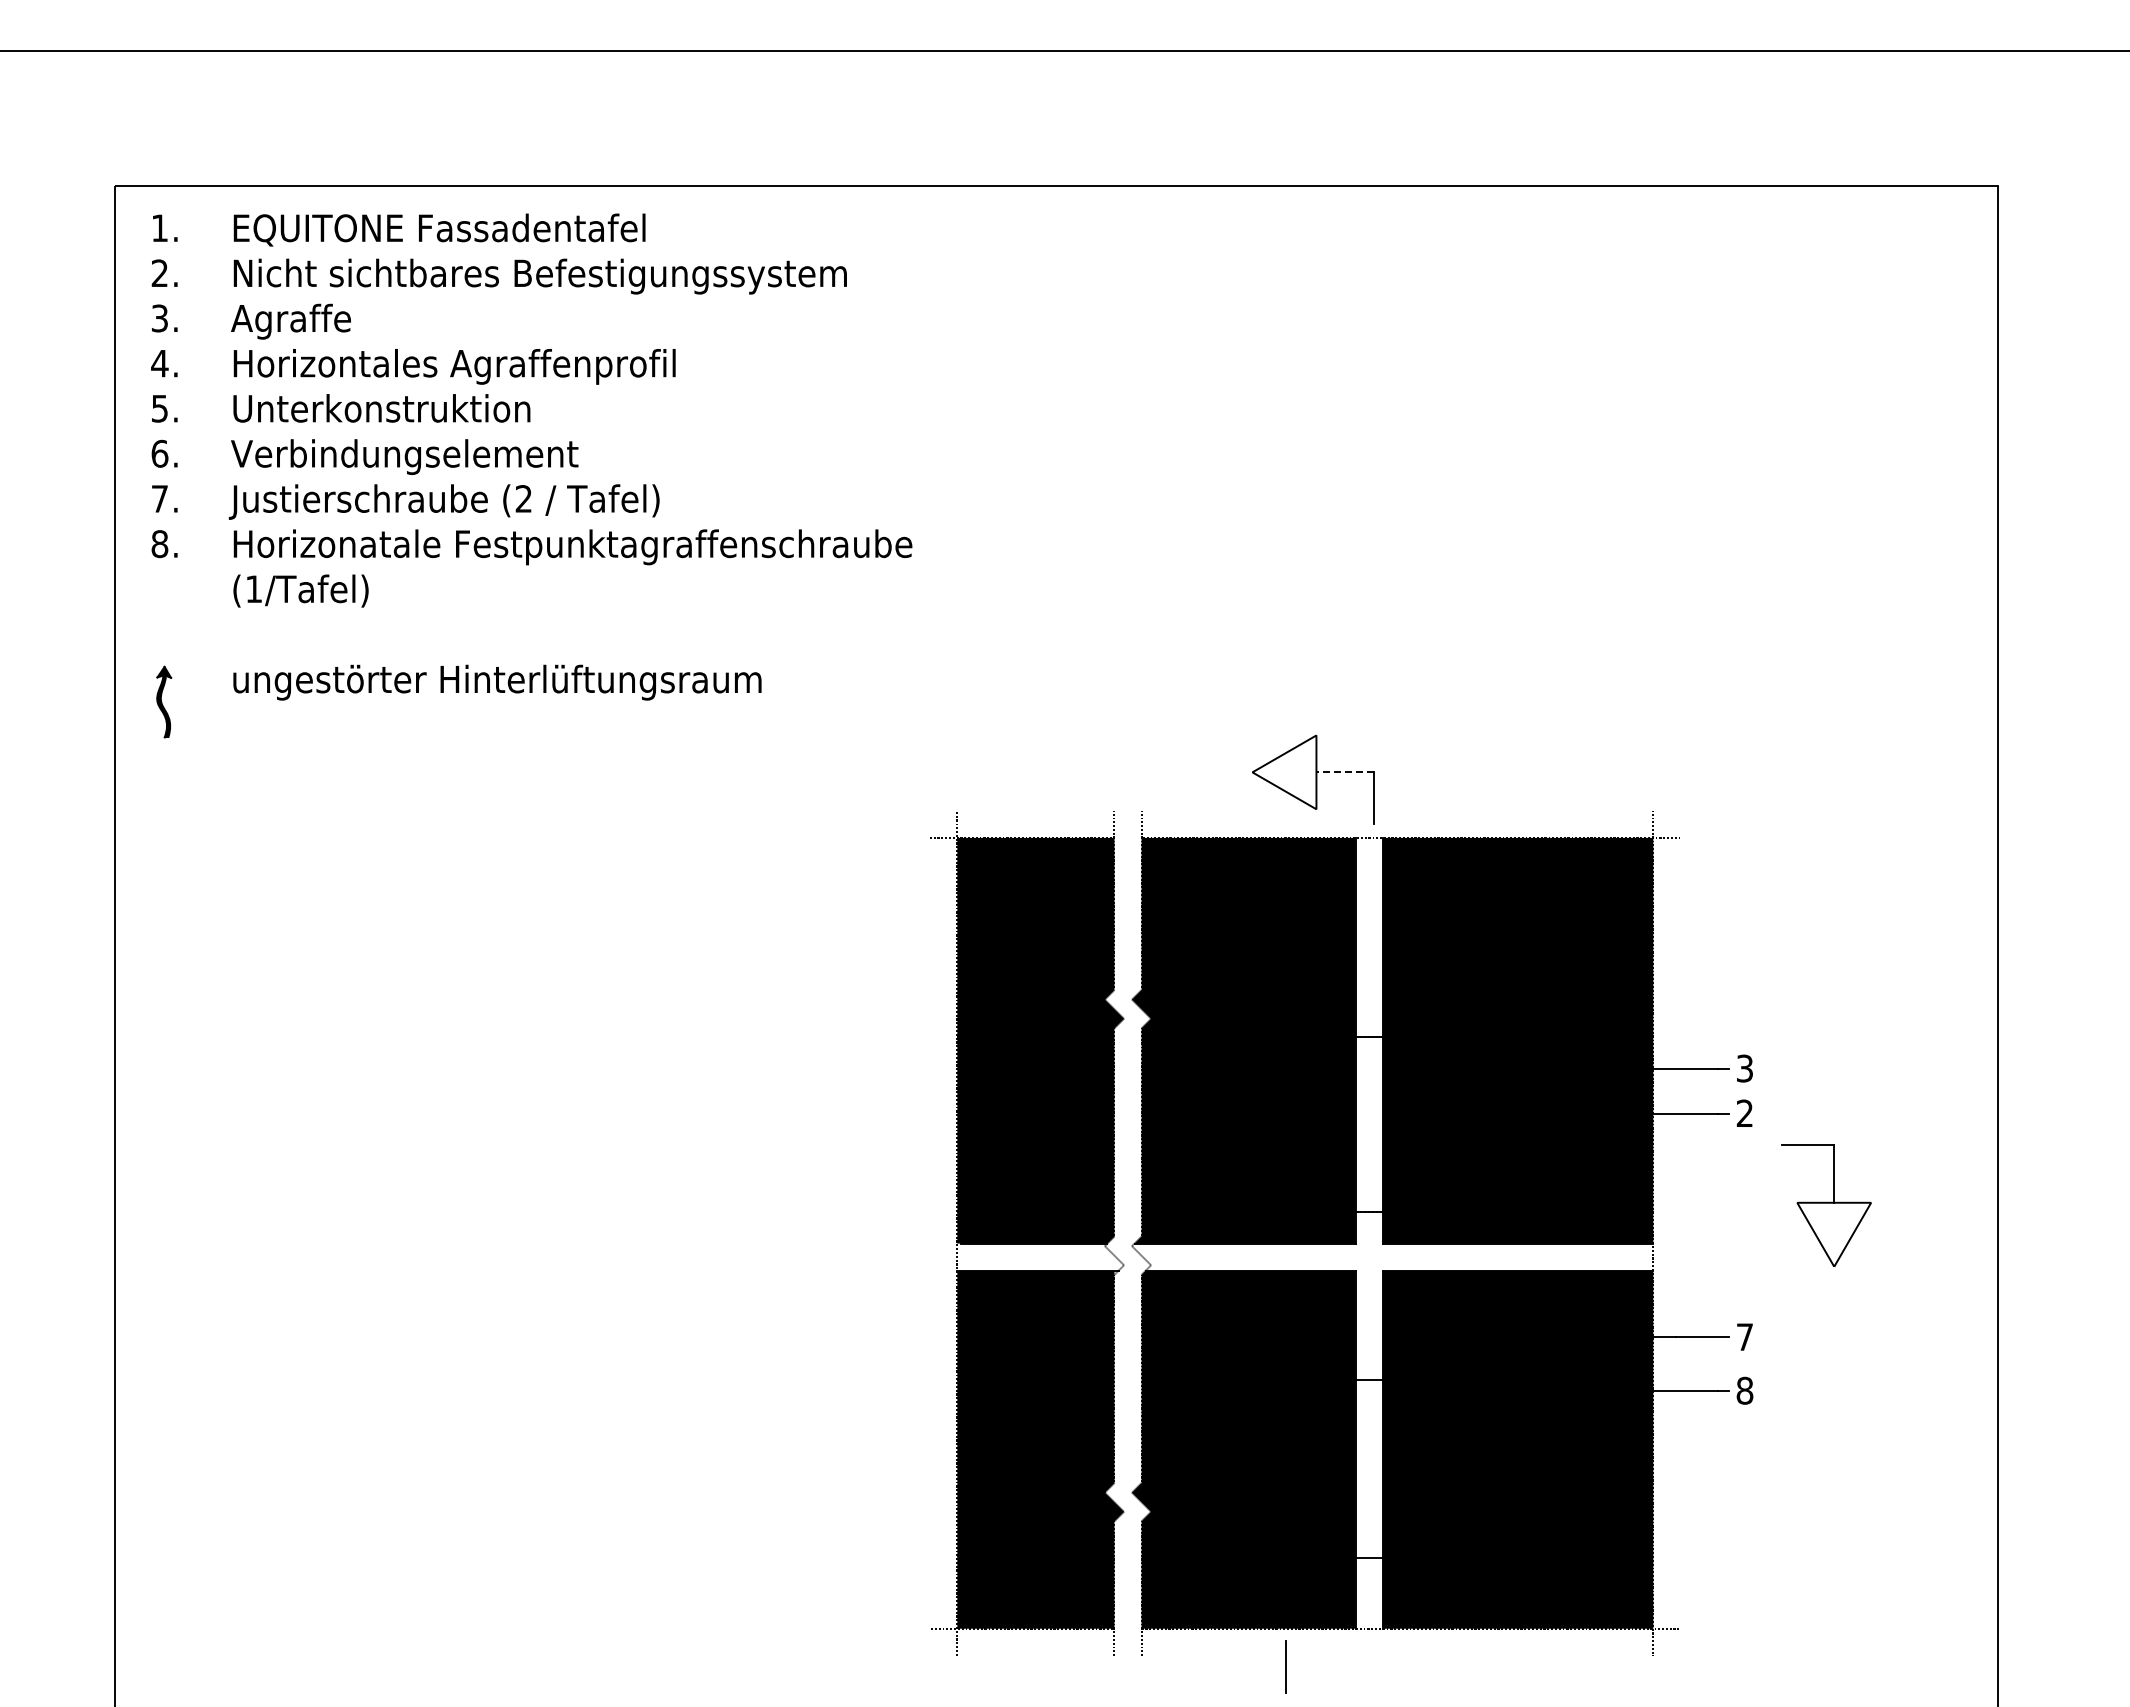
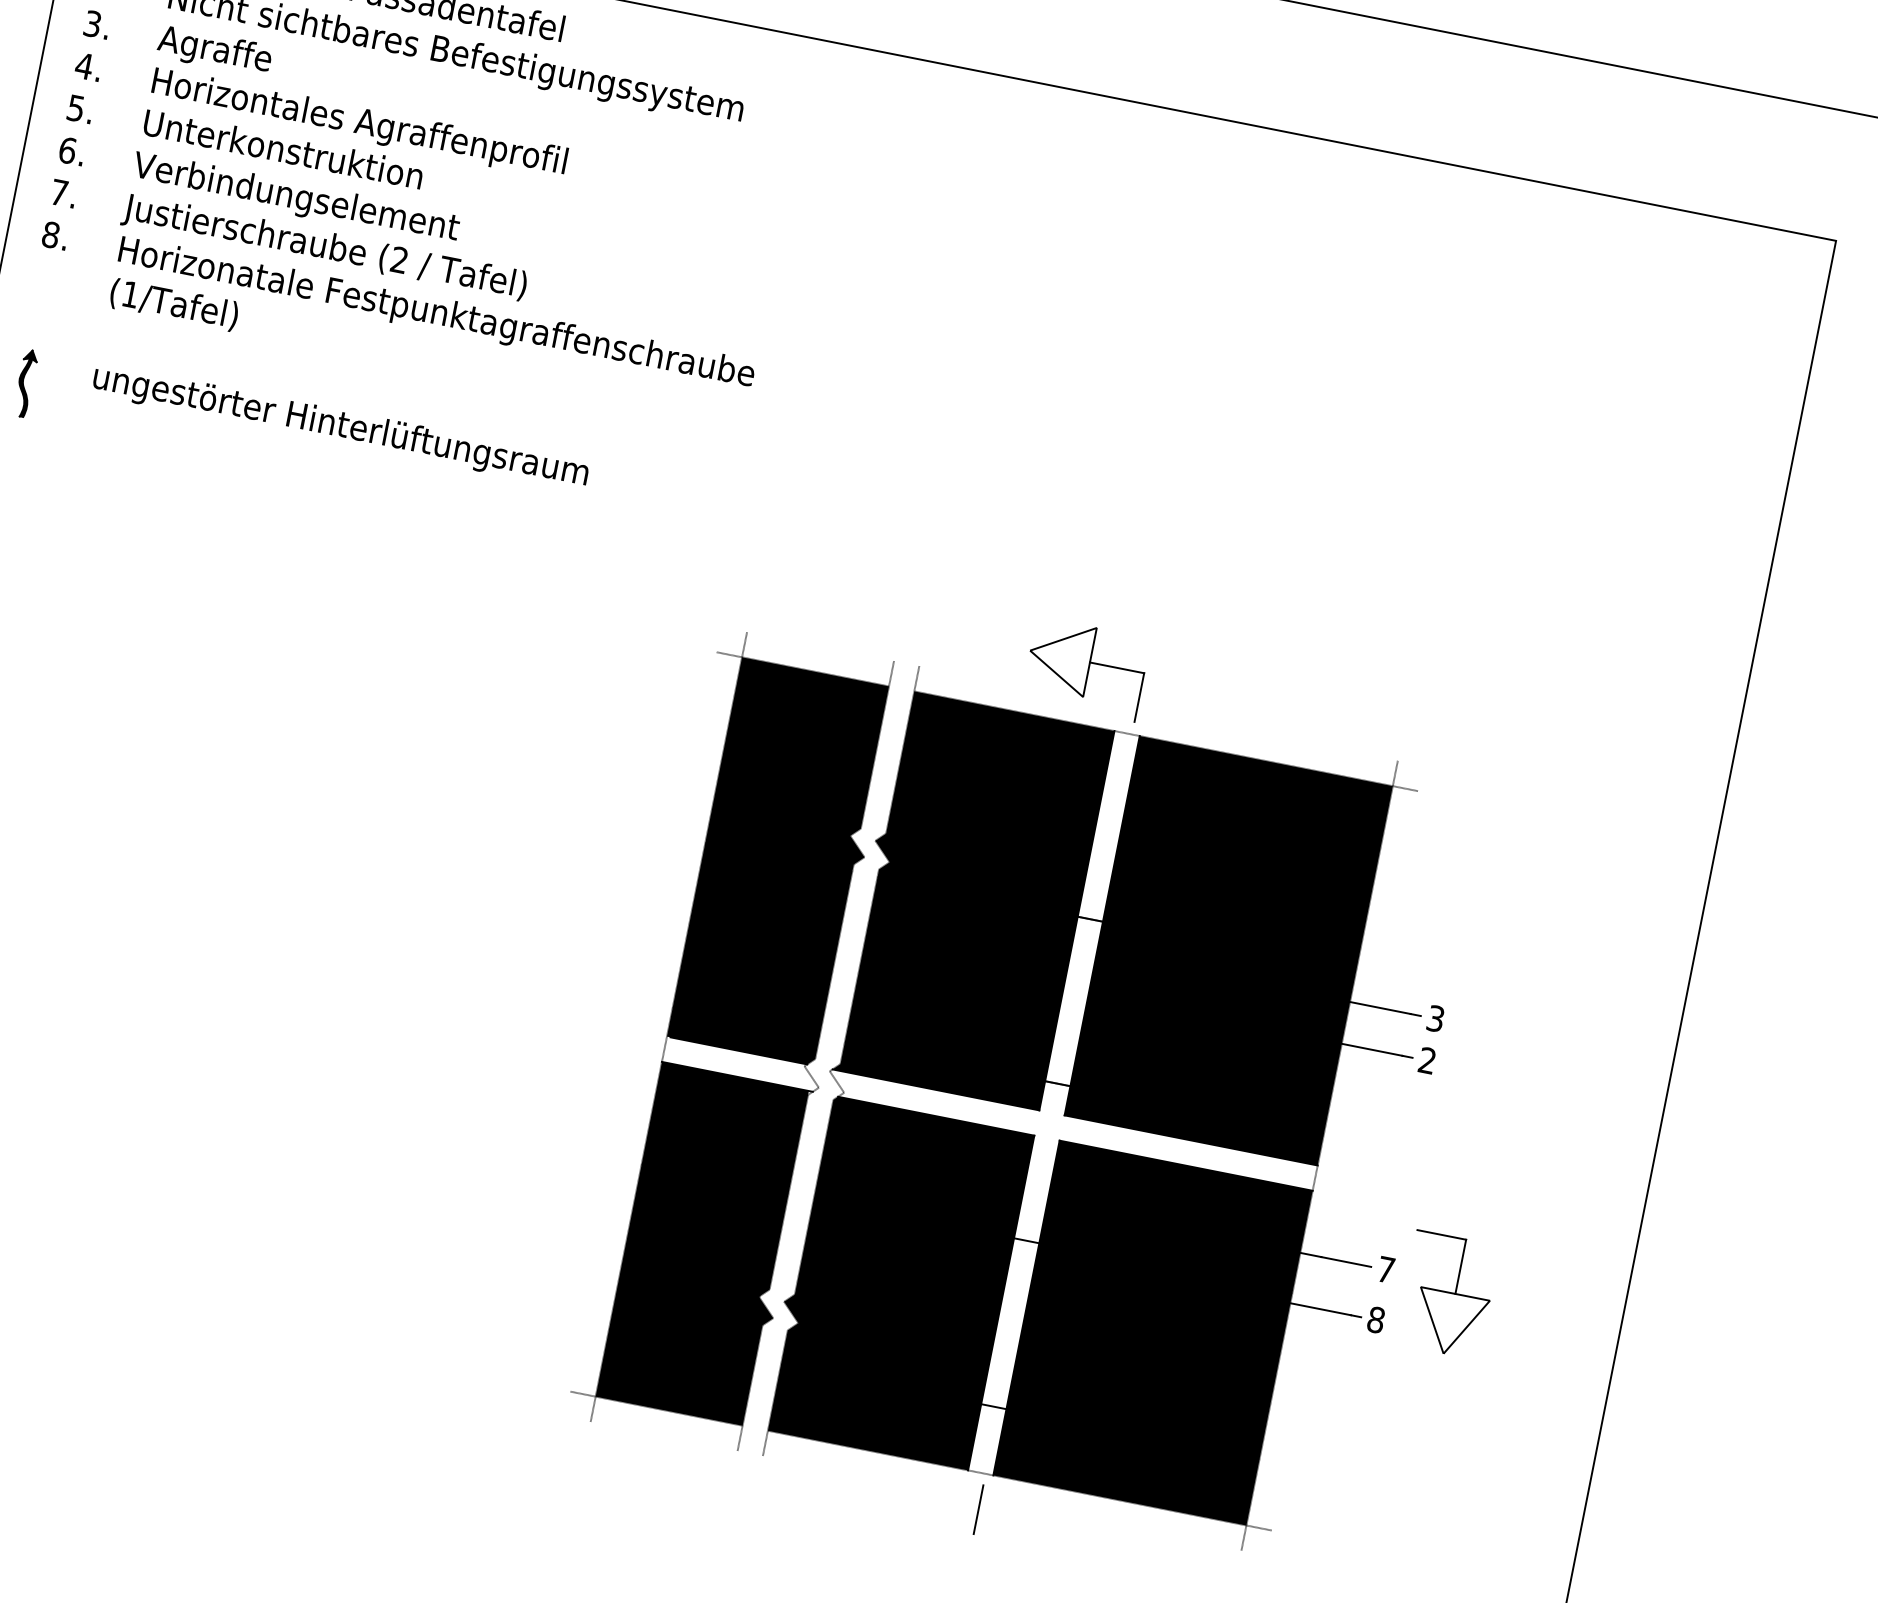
line: (1345, 772) -> (1117, 668), dashed -> solid
part: (1826, 1205) -> (1447, 1295), moved
line: (1285, 1666) -> (977, 1509), moved

